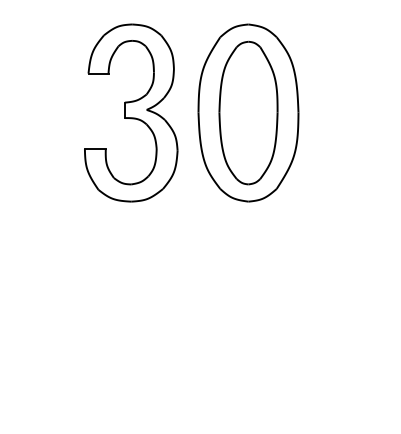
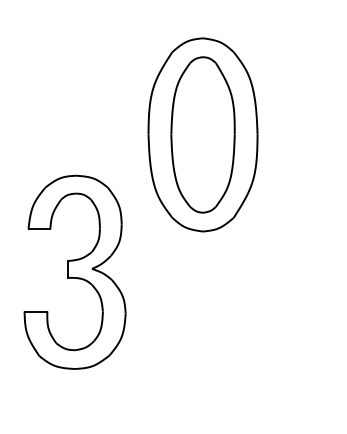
part: (131, 112) -> (75, 271), moved

